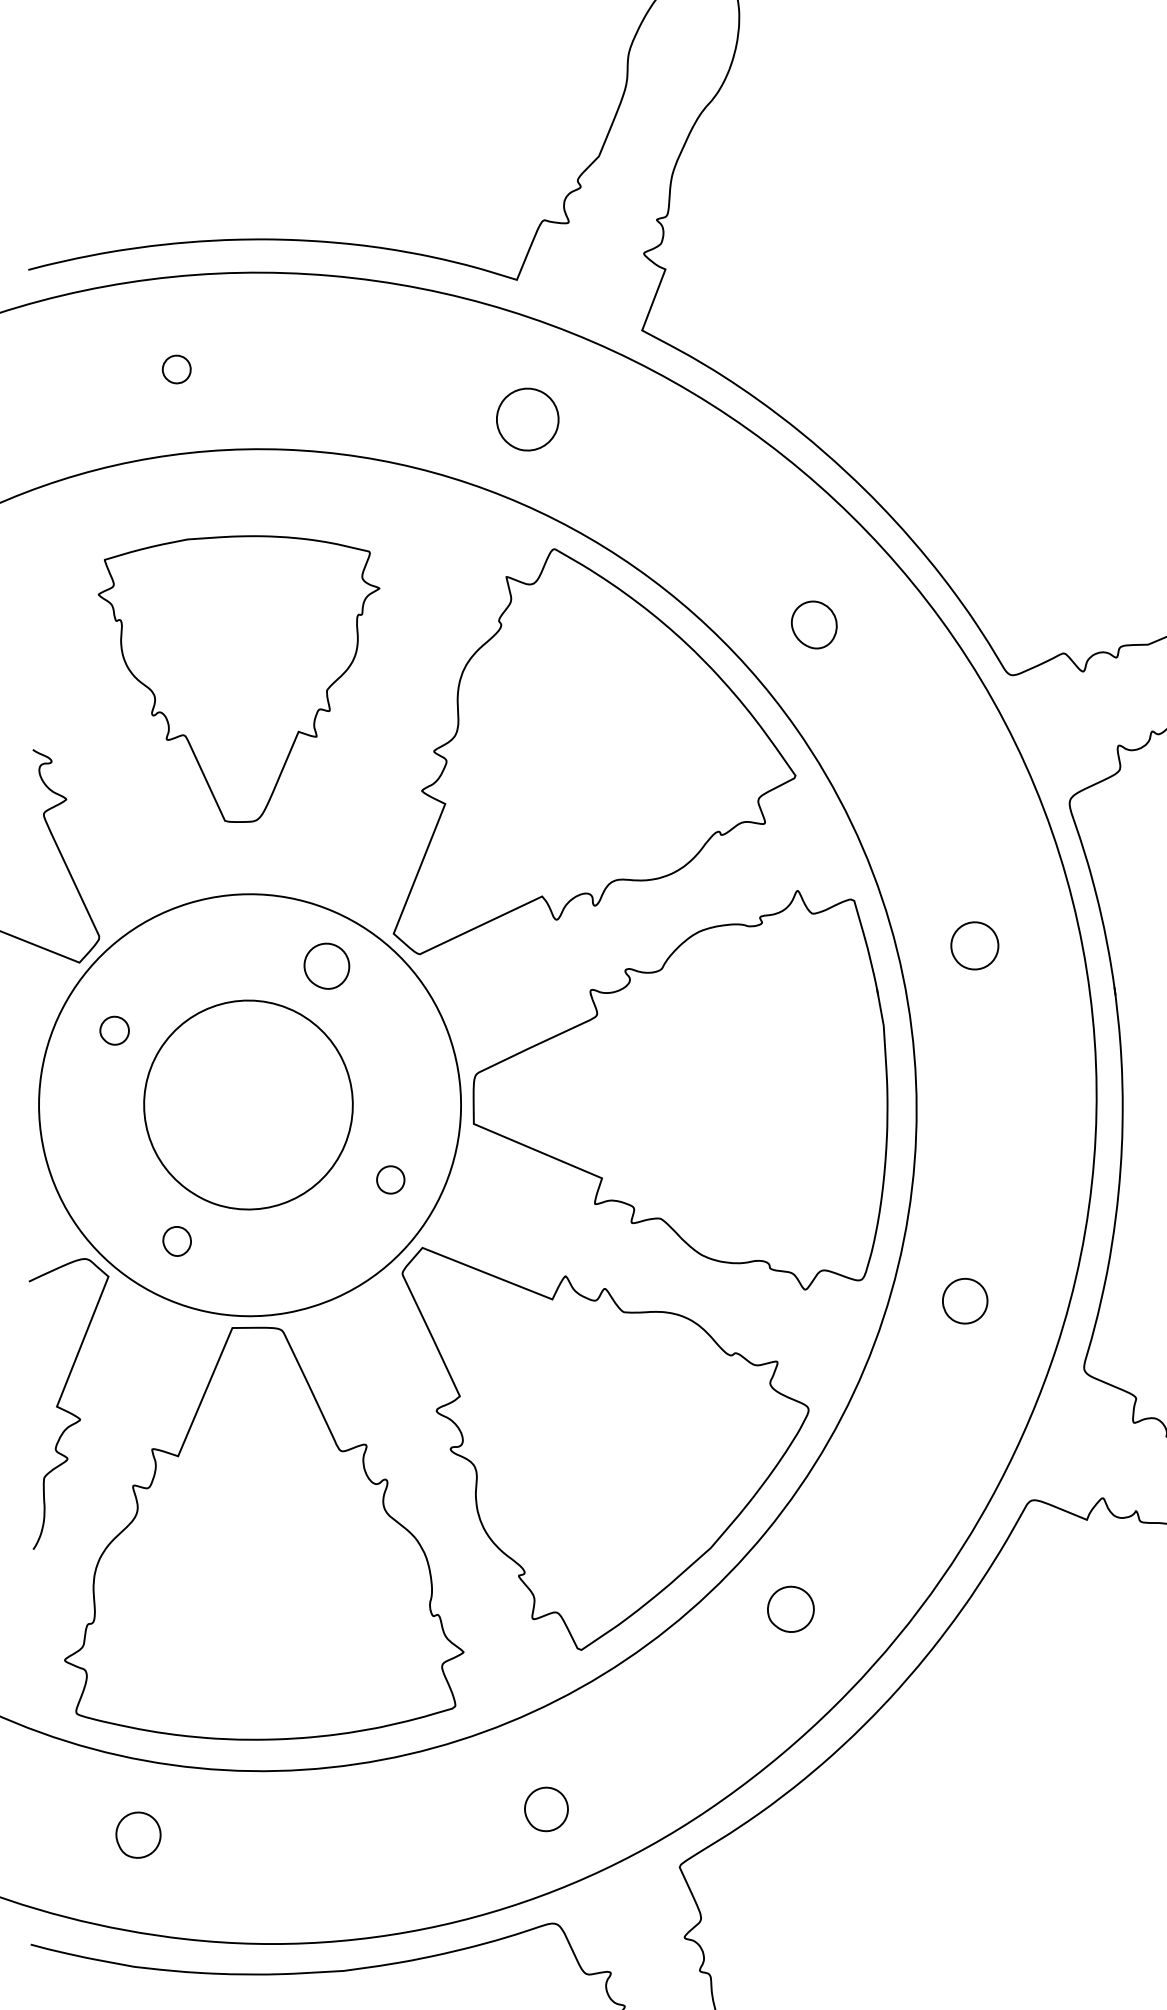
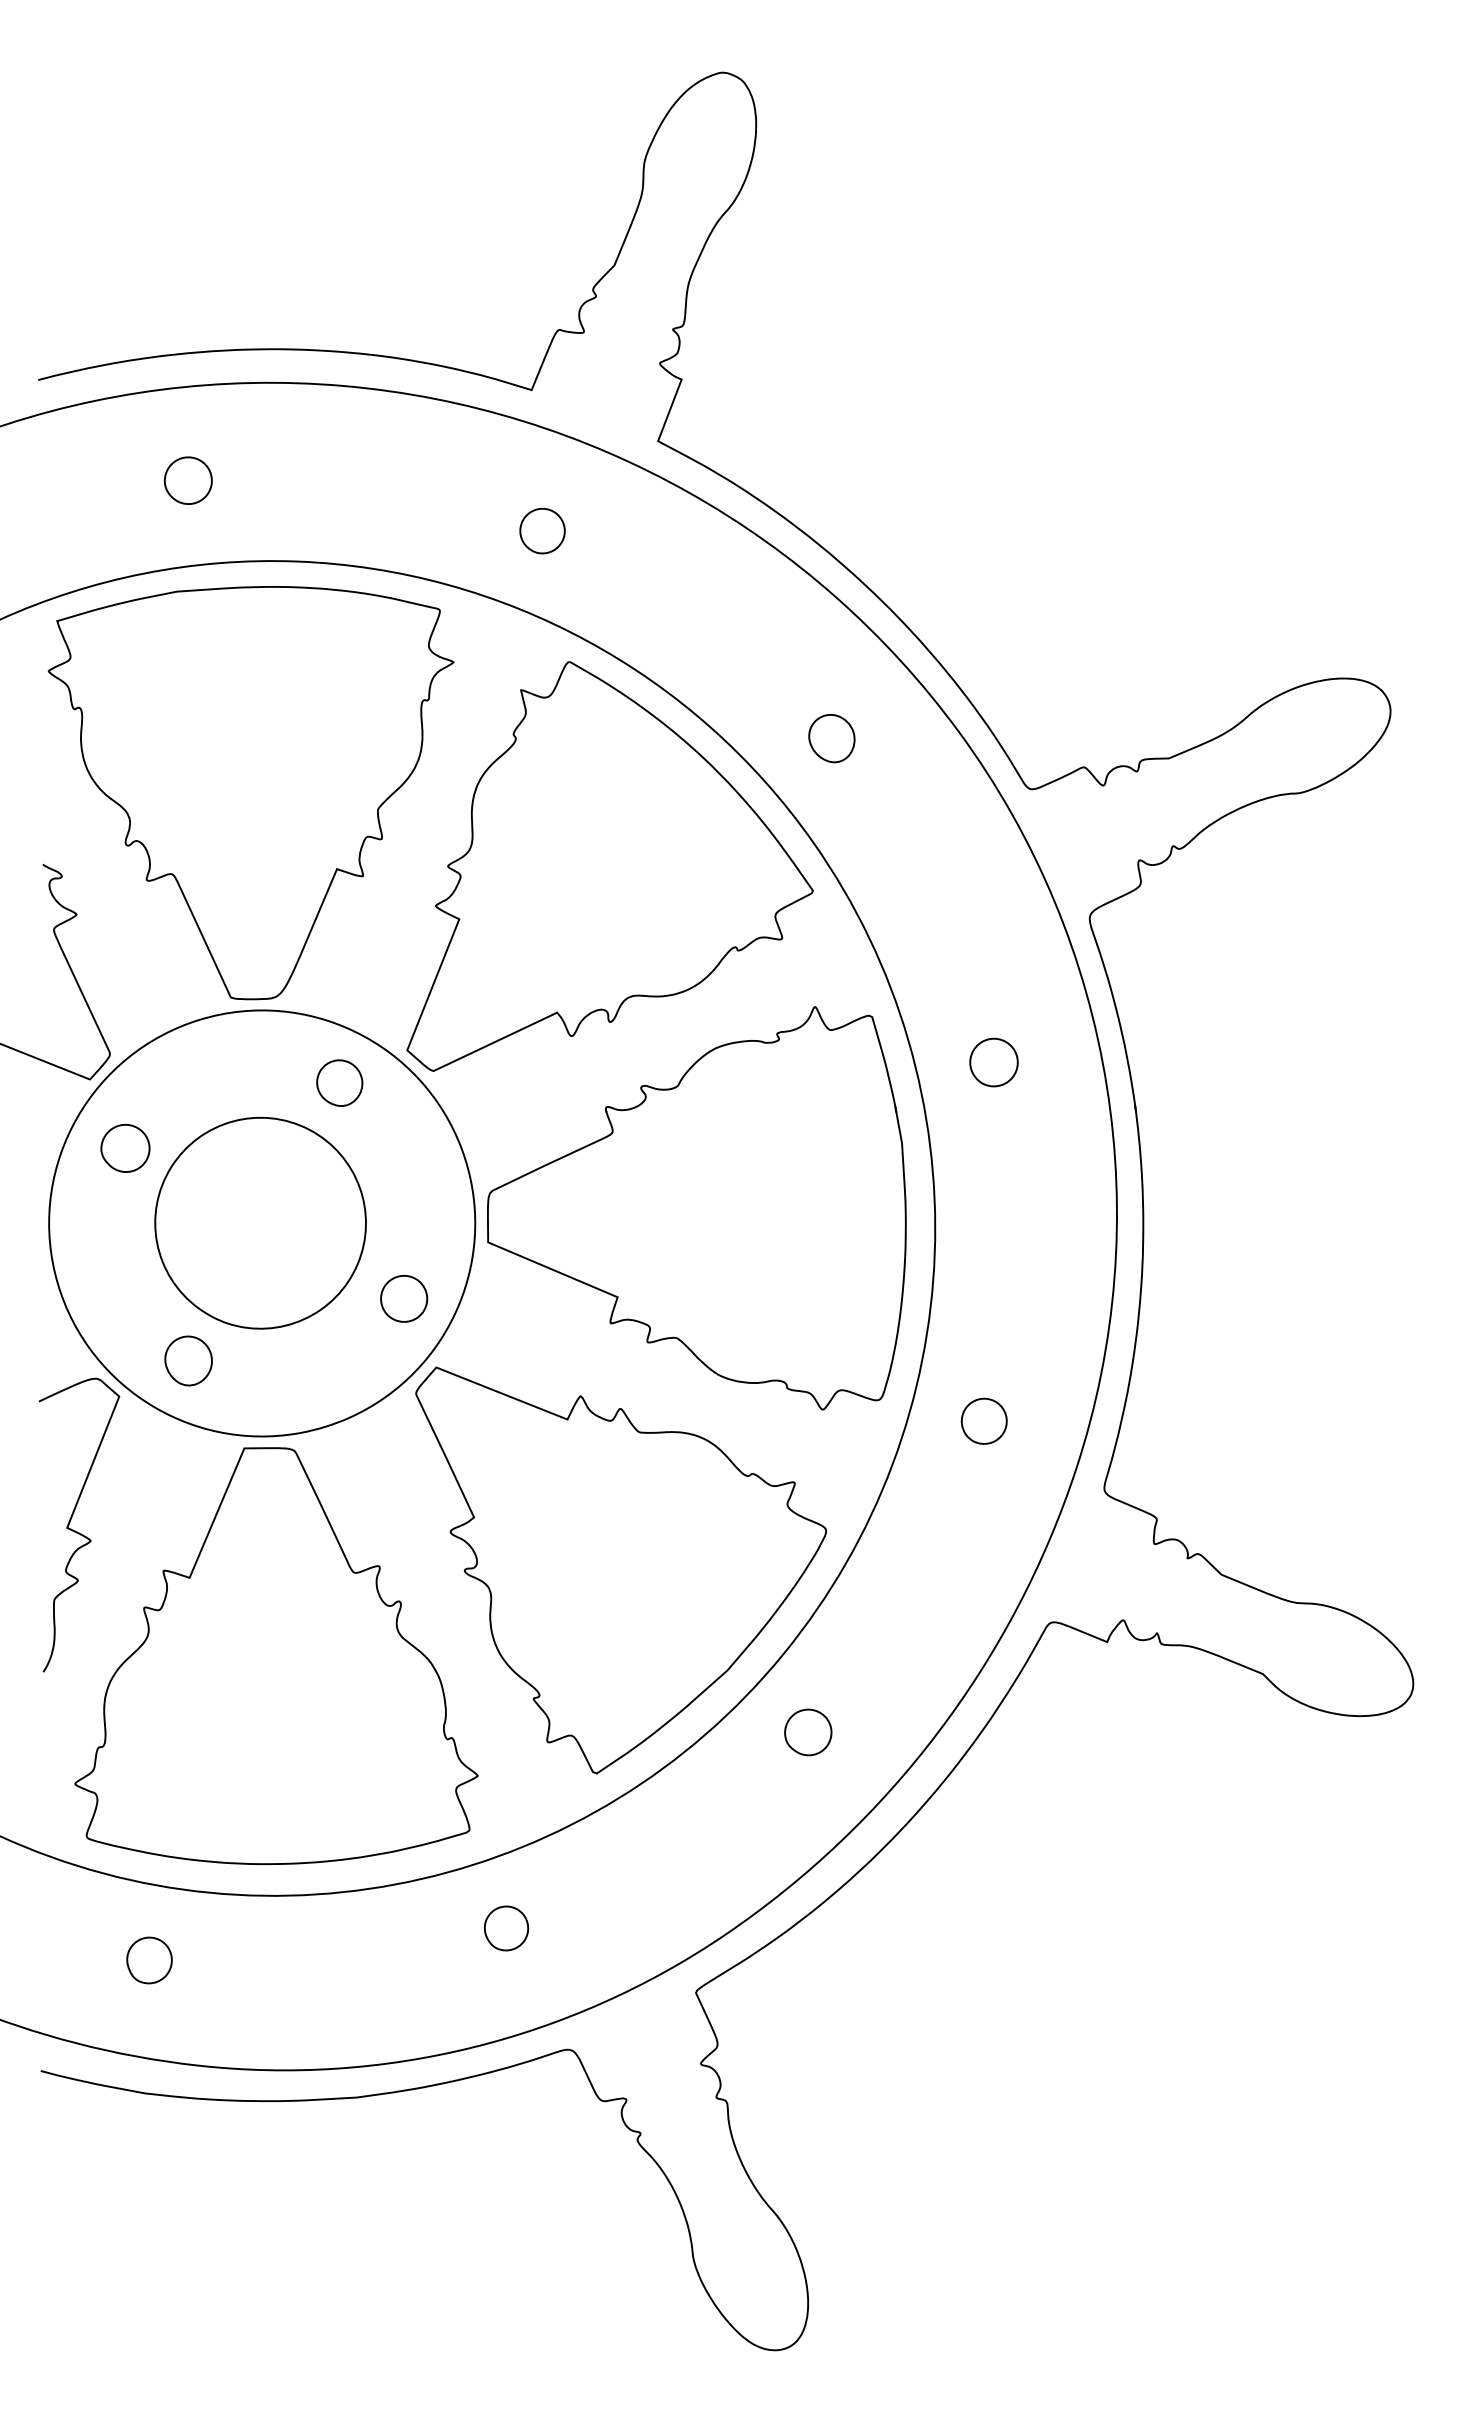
part: (176, 369) -> (187, 480), size x1.67
part: (527, 418) -> (542, 530), size x0.71
part: (238, 679) -> (250, 793), size x1.43
part: (114, 1030) -> (125, 1147), size x1.67
part: (390, 1179) -> (404, 1298), size x1.67
part: (177, 1240) -> (188, 1360), size x1.67
part: (546, 1809) -> (506, 1928), moved

